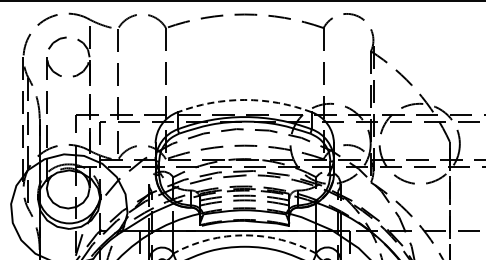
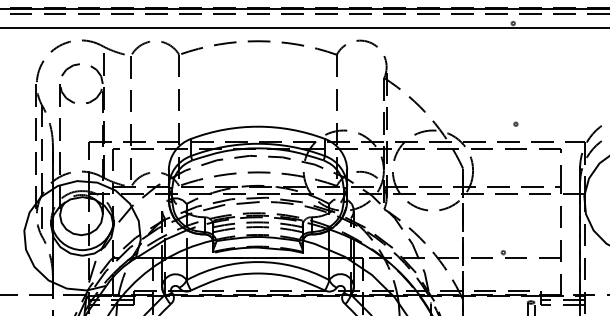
arc: (245, 99) -> (258, 126), dashed -> solid
arc: (245, 235) -> (258, 262), dashed -> solid

